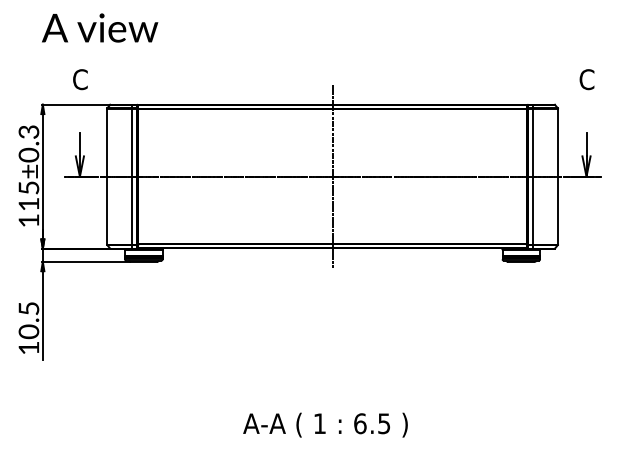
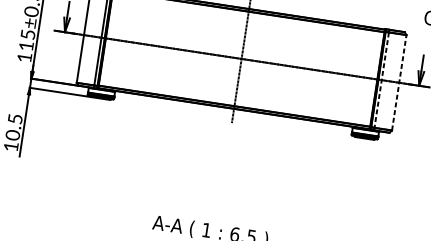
line: (558, 176) -> (399, 82), solid -> dashed
line: (532, 177) -> (381, 80), solid -> dashed

